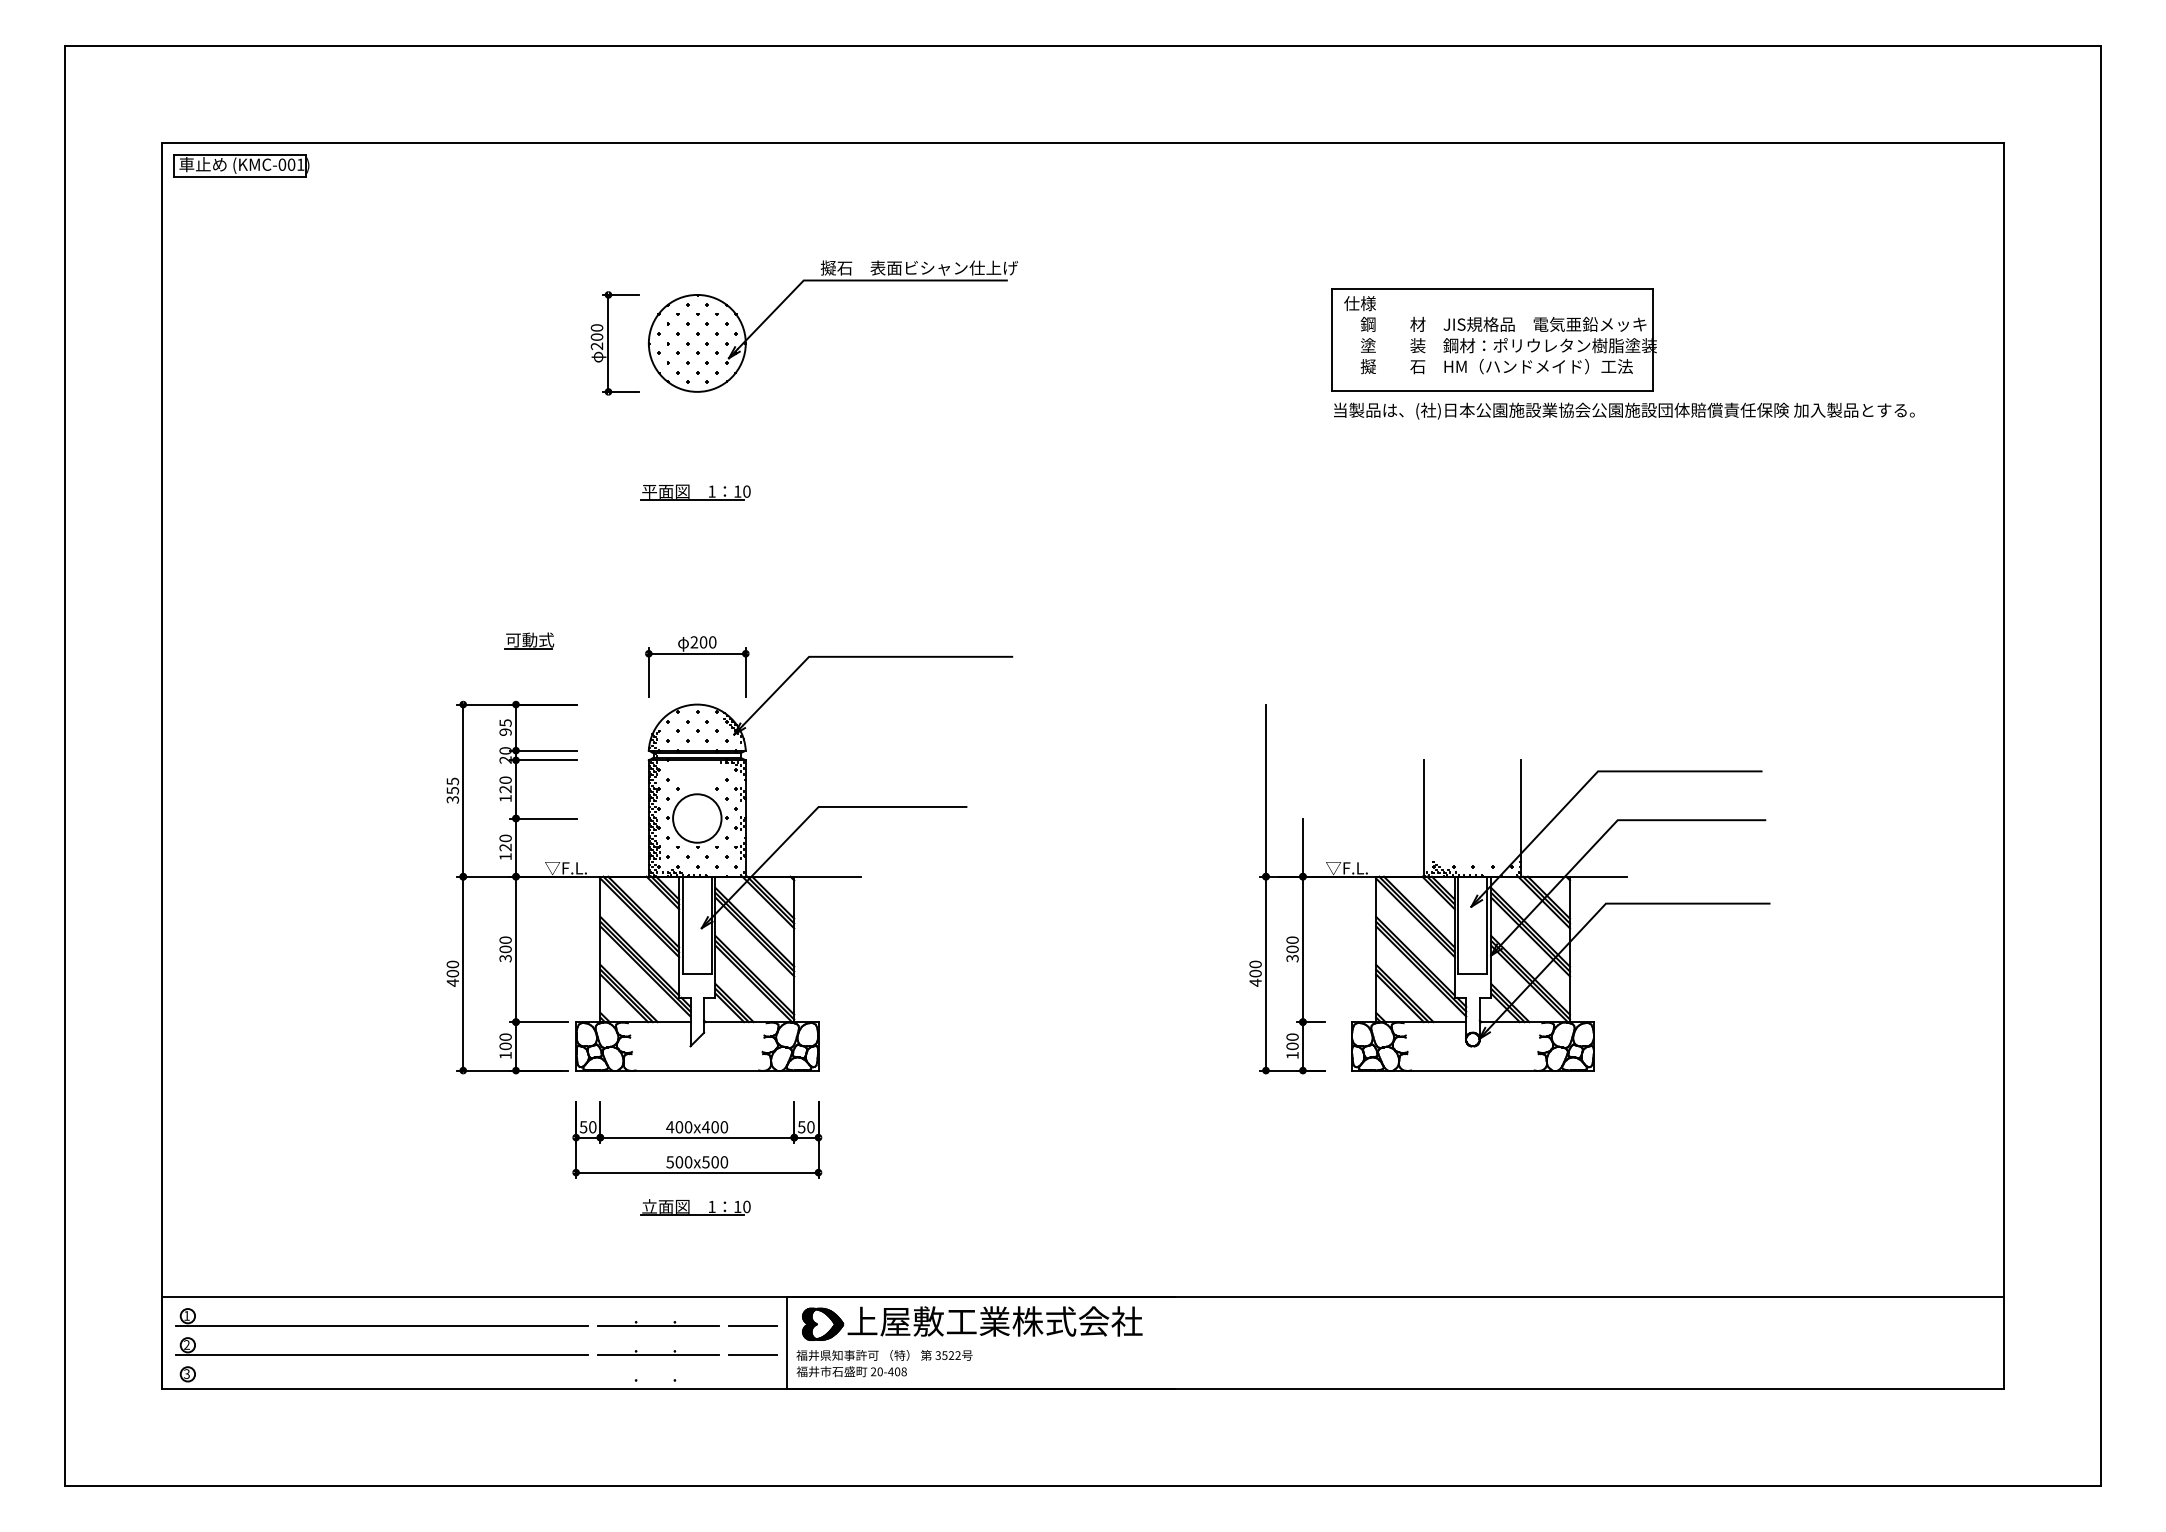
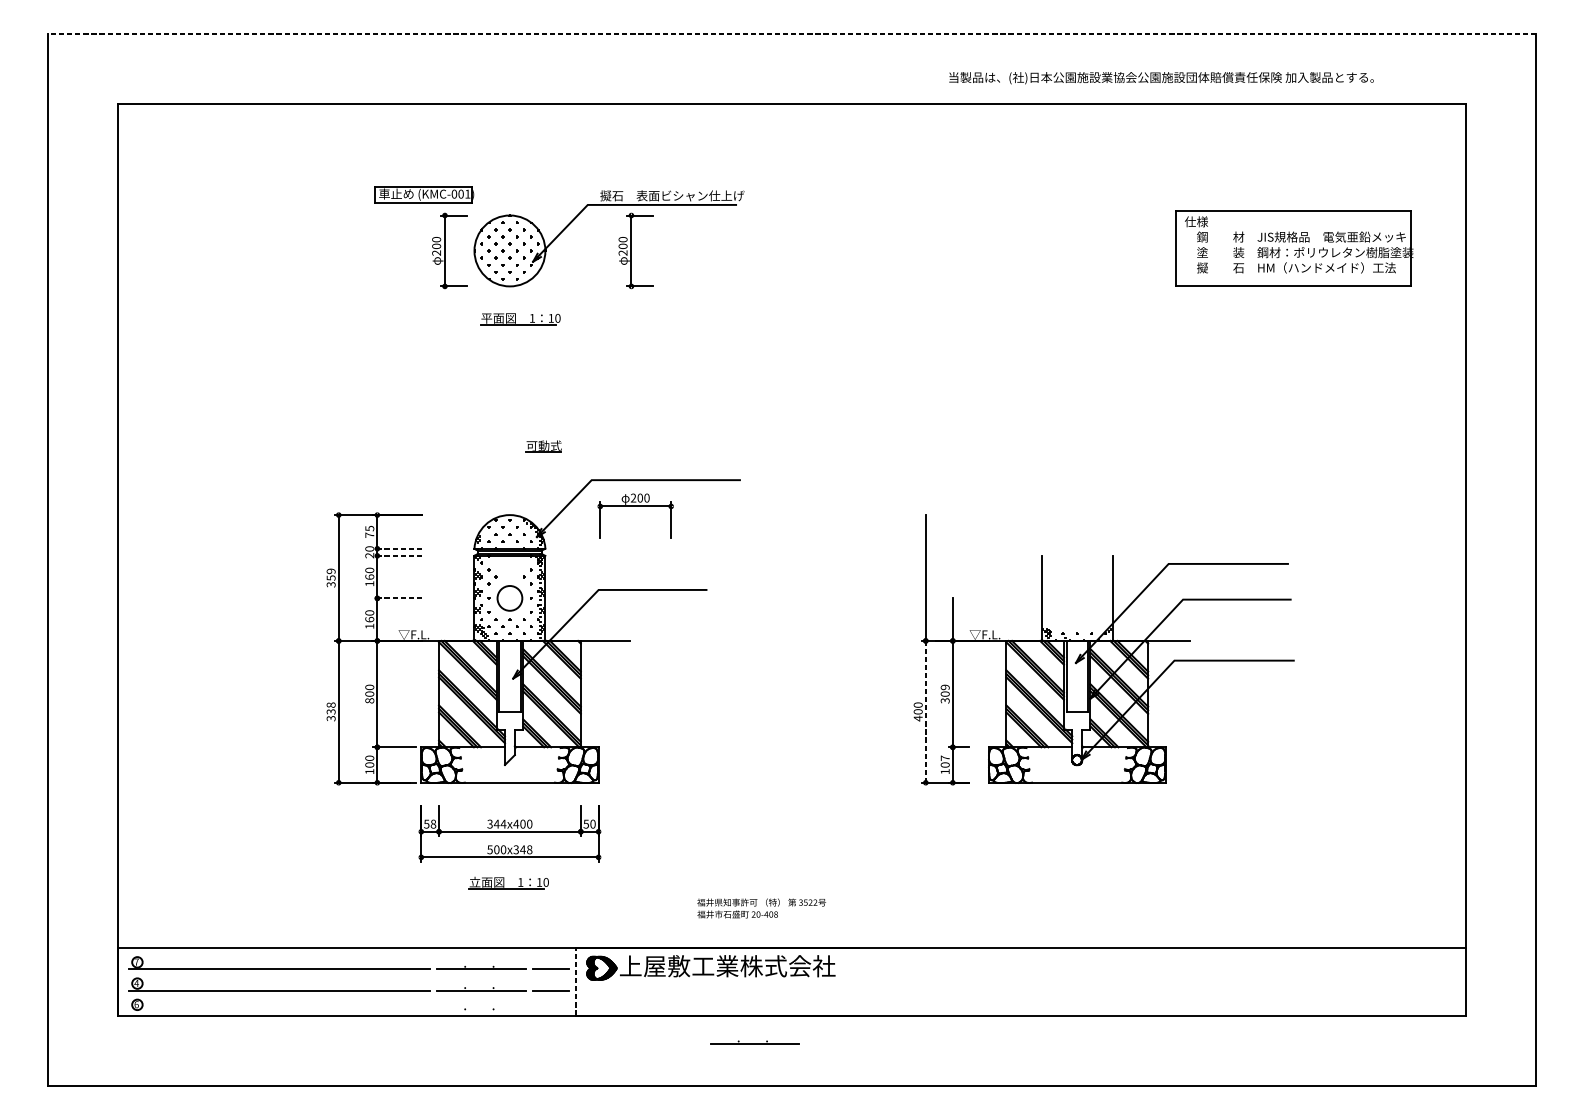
line: (1082, 46) -> (791, 33), solid -> dashed
part: (241, 165) -> (424, 194), moved
part: (1493, 339) -> (1294, 248), moved
part: (869, 343) -> (635, 251), added
text: (1624, 410) -> (1161, 77), moved
part: (695, 492) -> (520, 319), moved
part: (529, 640) -> (543, 446), moved
part: (697, 654) -> (635, 506), moved
text: (505, 731) -> (369, 534), 95 -> 75
line: (542, 750) -> (396, 548), solid -> dashed
line: (542, 760) -> (396, 555), solid -> dashed
text: (452, 781) -> (330, 571), 355 -> 359
text: (505, 789) -> (369, 577), 120 -> 160
line: (542, 818) -> (396, 598), solid -> dashed
circle: (697, 818) -> (510, 598), size x0.7
text: (505, 847) -> (369, 619), 120 -> 160
text: (1292, 939) -> (945, 686), 300 -> 309
text: (505, 958) -> (369, 700), 300 -> 800
text: (452, 973) -> (330, 711), 400 -> 338
line: (1265, 973) -> (925, 711), solid -> dashed
text: (1292, 1036) -> (945, 757), 100 -> 107
text: (592, 1127) -> (433, 824), 50 -> 58
text: (679, 1127) -> (496, 824), 400x400 -> 344x400
text: (715, 1162) -> (523, 849), 500x500 -> 500x348
text: (186, 1315) -> (136, 961), 1 -> 7
line: (787, 1342) -> (575, 981), solid -> dashed
text: (186, 1344) -> (136, 983), 2 -> 4
text: (884, 1363) -> (761, 908), moved
text: (186, 1373) -> (136, 1004), 3 -> 6
part: (1032, 1425) -> (755, 1042), added

